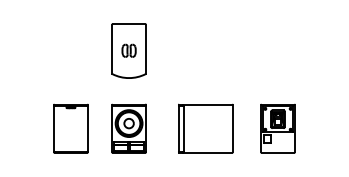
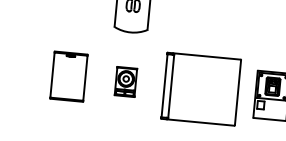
part: (128, 128) -> (125, 81), size x0.6
part: (205, 128) -> (200, 88), size x1.4

